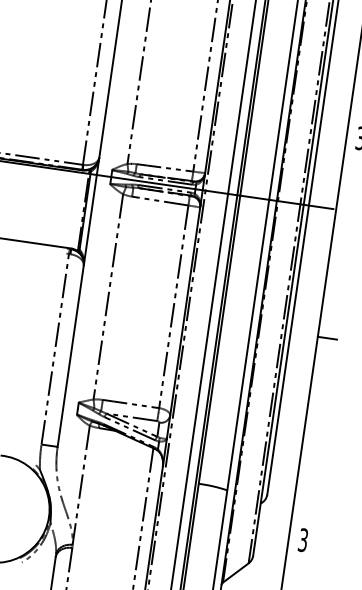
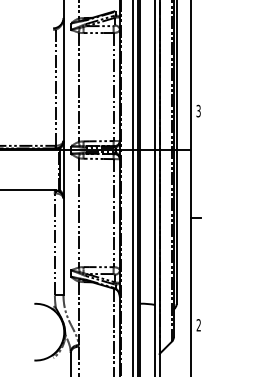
text: (302, 540) -> (198, 325), 3 -> 2

